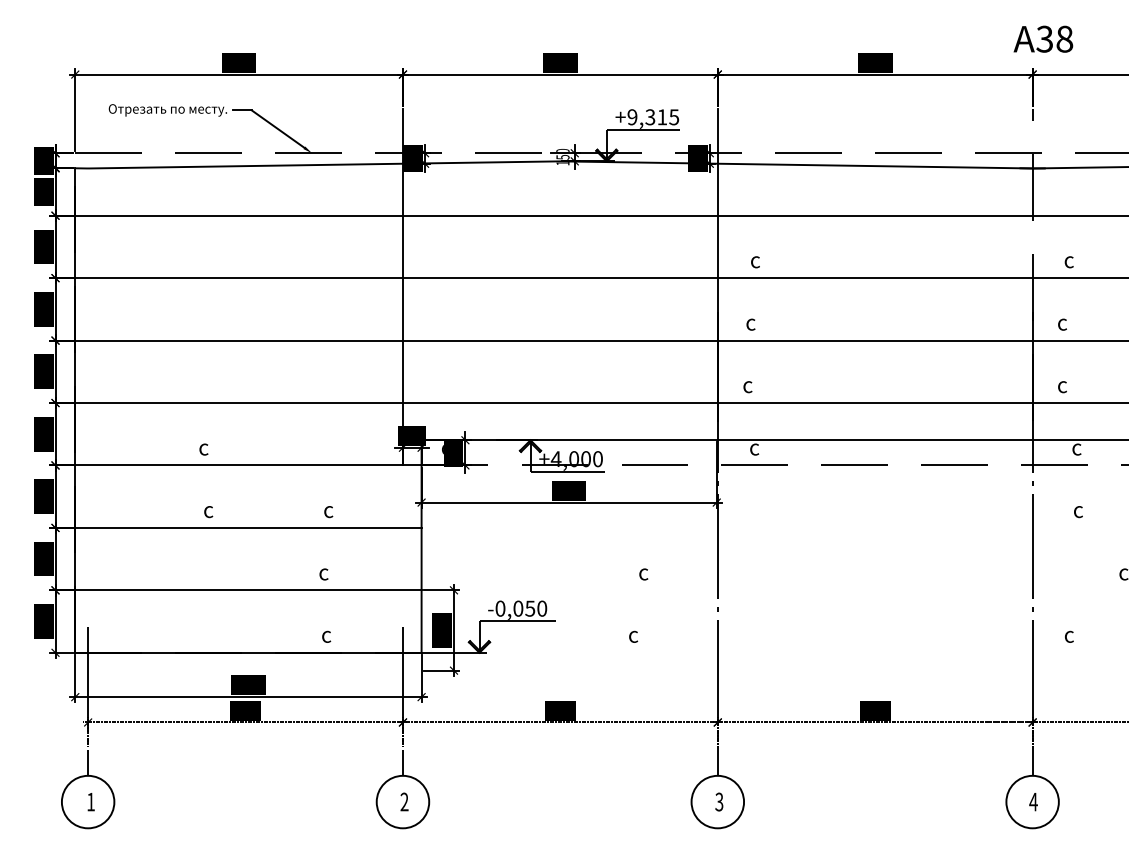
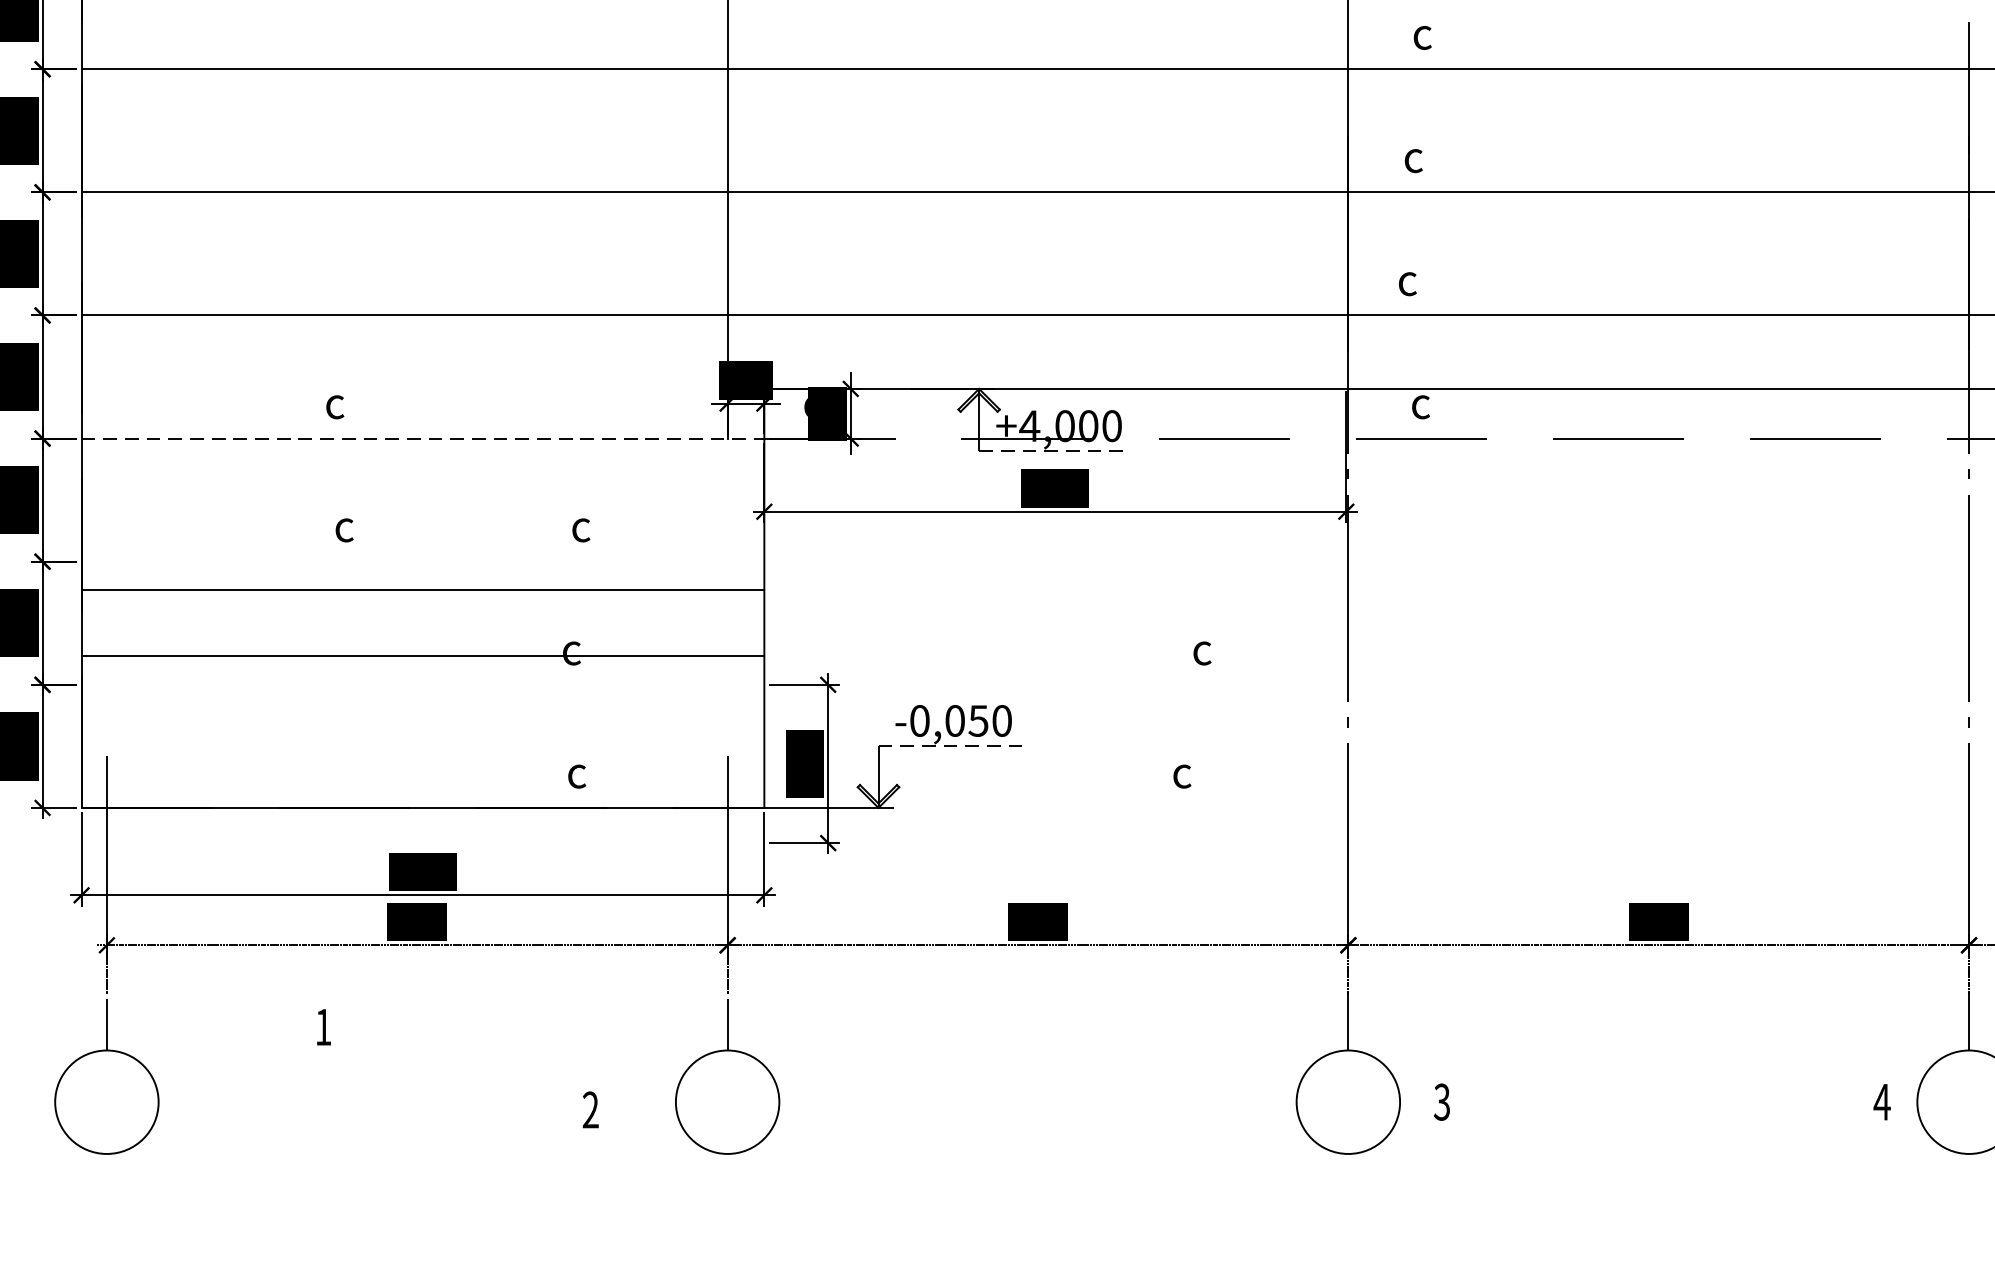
line: (248, 465) -> (423, 438), solid -> dashed
line: (568, 471) -> (1053, 450), solid -> dashed
line: (248, 527) -> (423, 655), moved
line: (248, 590) -> (423, 590), moved
line: (518, 621) -> (955, 746), solid -> dashed
text: (404, 801) -> (590, 1108), moved
text: (719, 801) -> (1442, 1101), moved
text: (90, 802) -> (322, 1028), moved
text: (1033, 802) -> (1882, 1103), moved

